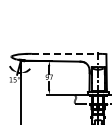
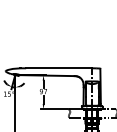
line: (65, 54) -> (59, 68), dashed -> solid

